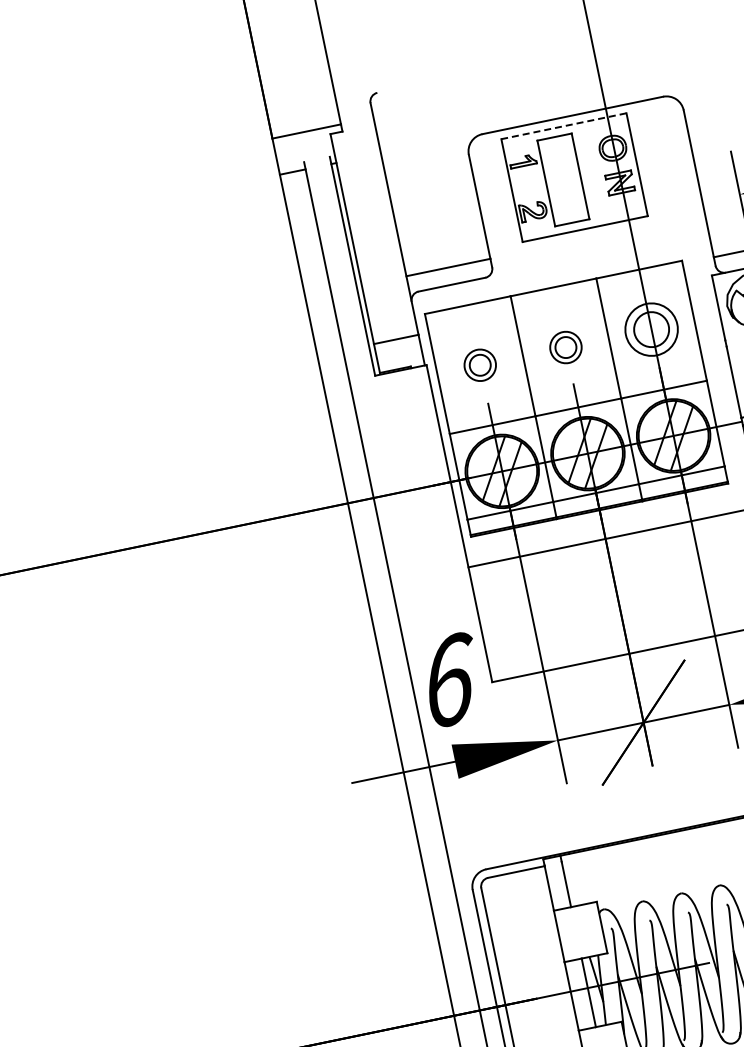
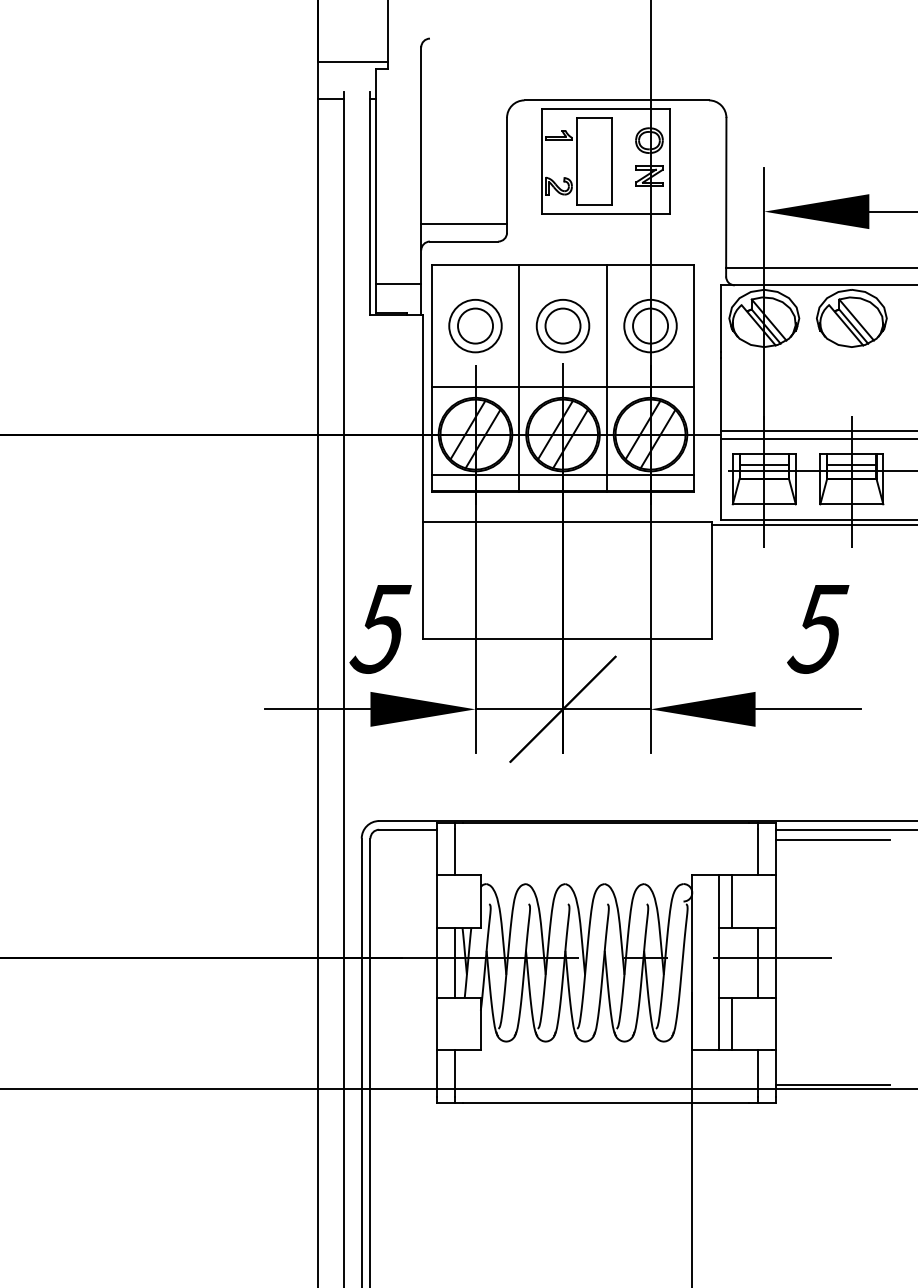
line: (563, 126) -> (605, 109), dashed -> solid
part: (565, 347) -> (562, 326), size x1.67
part: (480, 365) -> (475, 326), size x1.67
text: (448, 680) -> (380, 628), 6 -> 5

